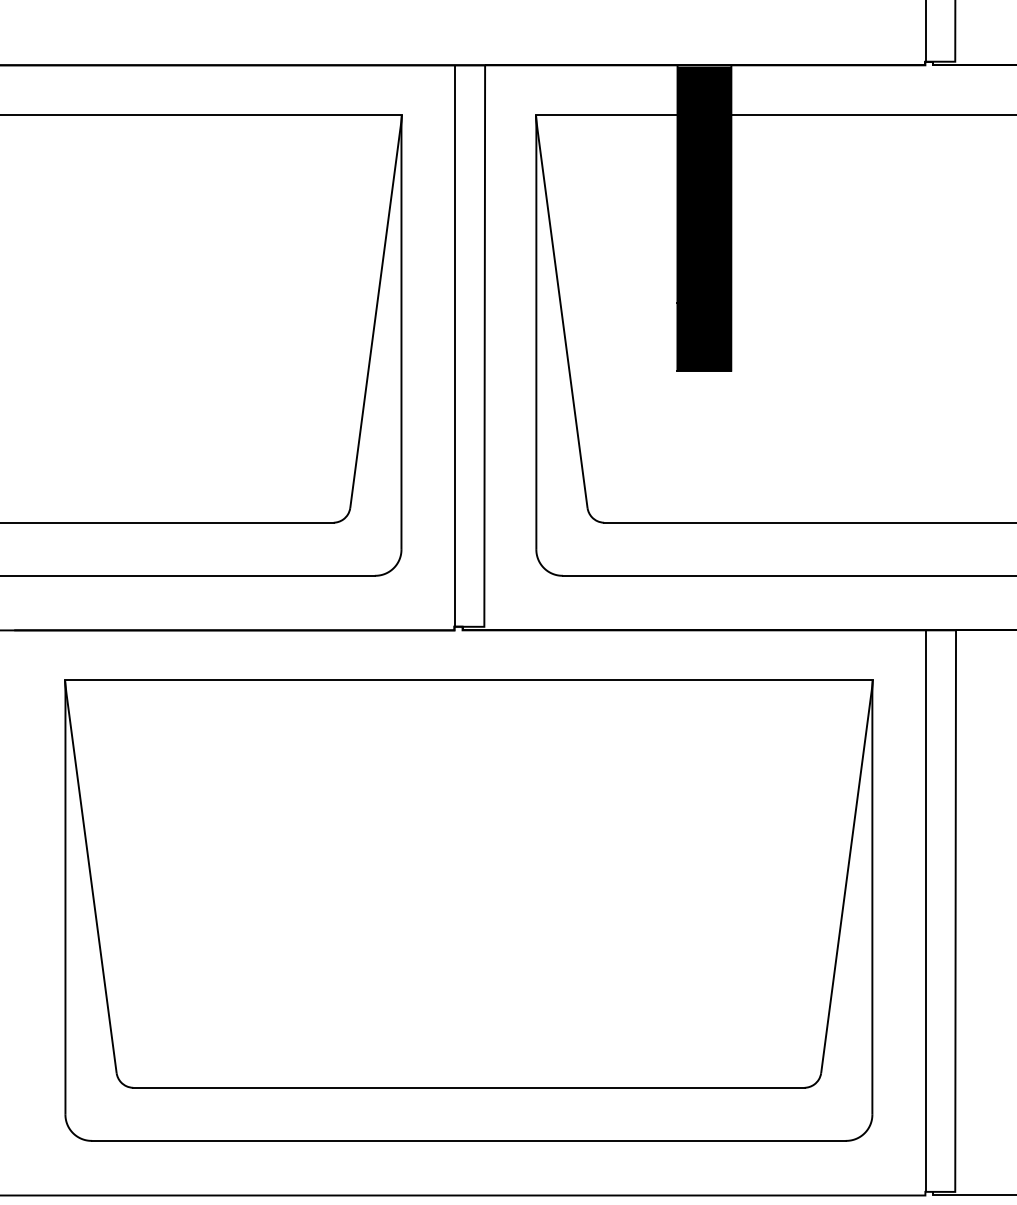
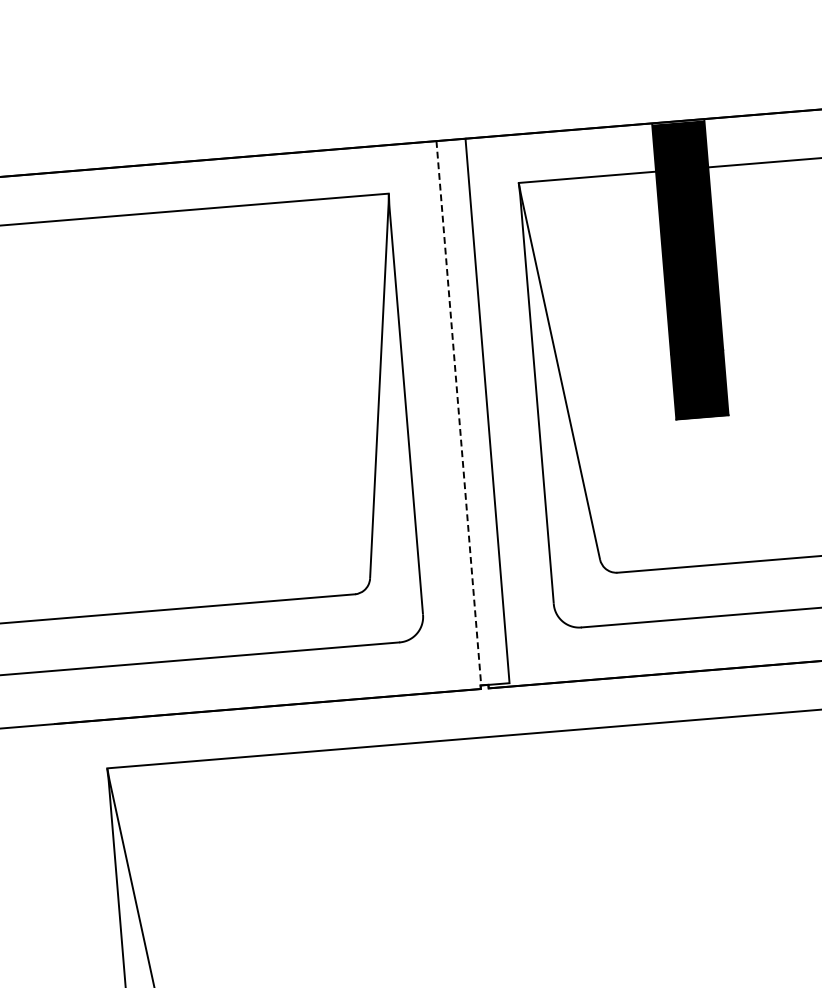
line: (455, 346) -> (459, 413), solid -> dashed

